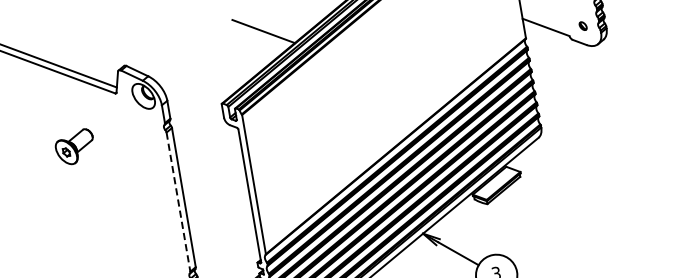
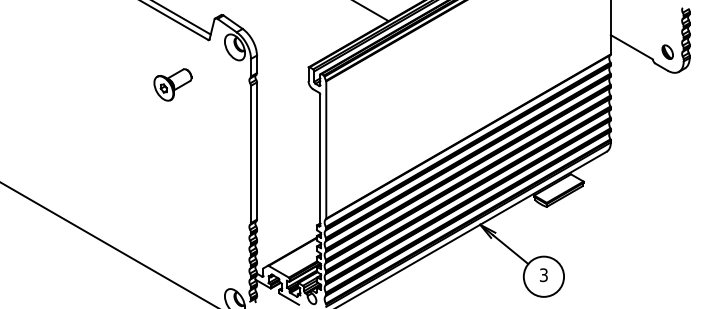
part: (582, 25) -> (667, 51), size x1.67
part: (74, 146) -> (172, 84), moved
line: (178, 202) -> (251, 154), dashed -> solid

